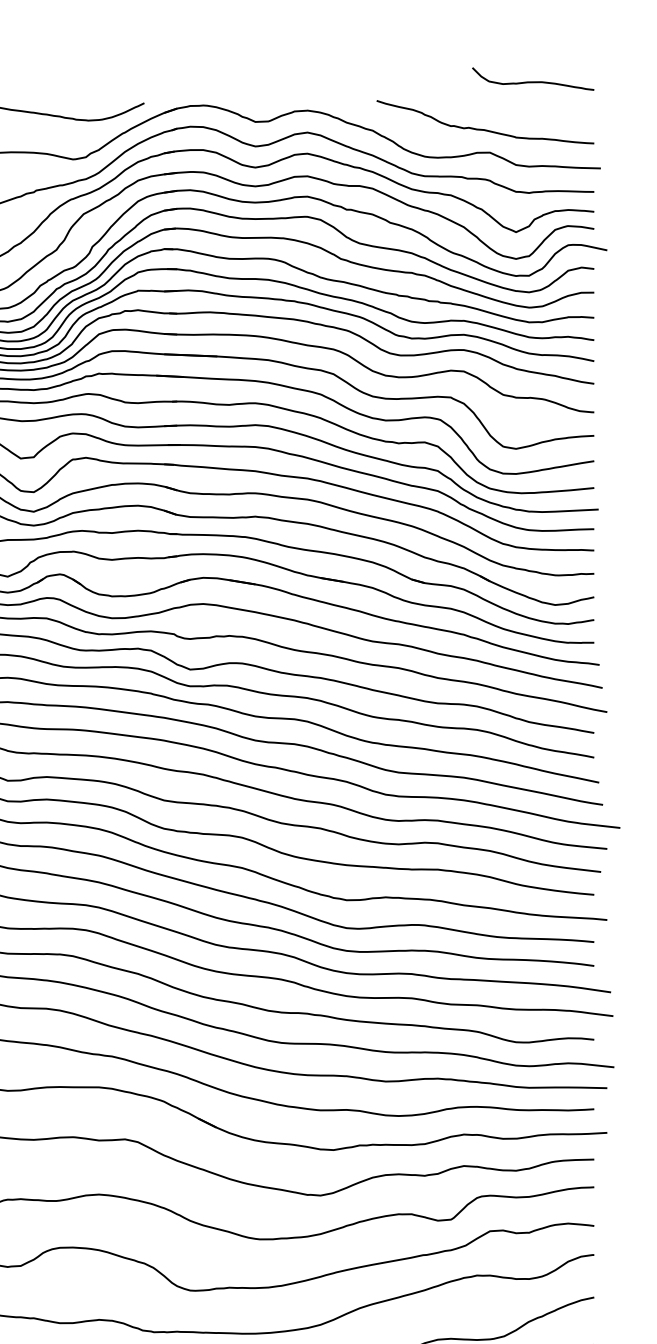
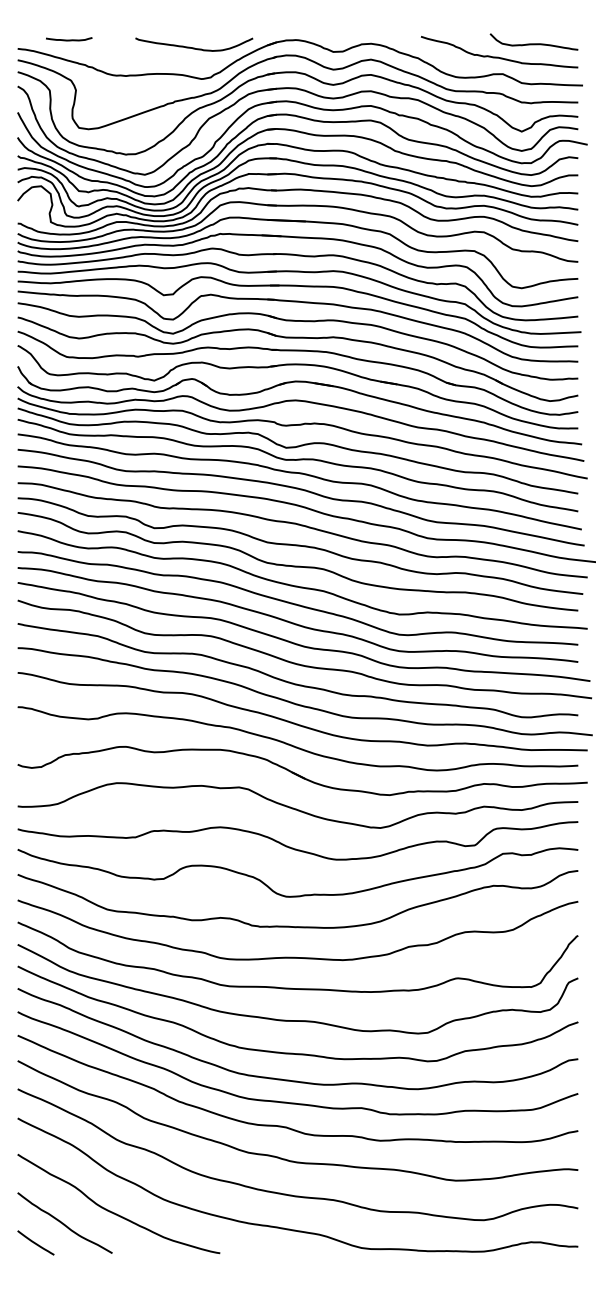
curve: (532, 81) -> (533, 43), moved

